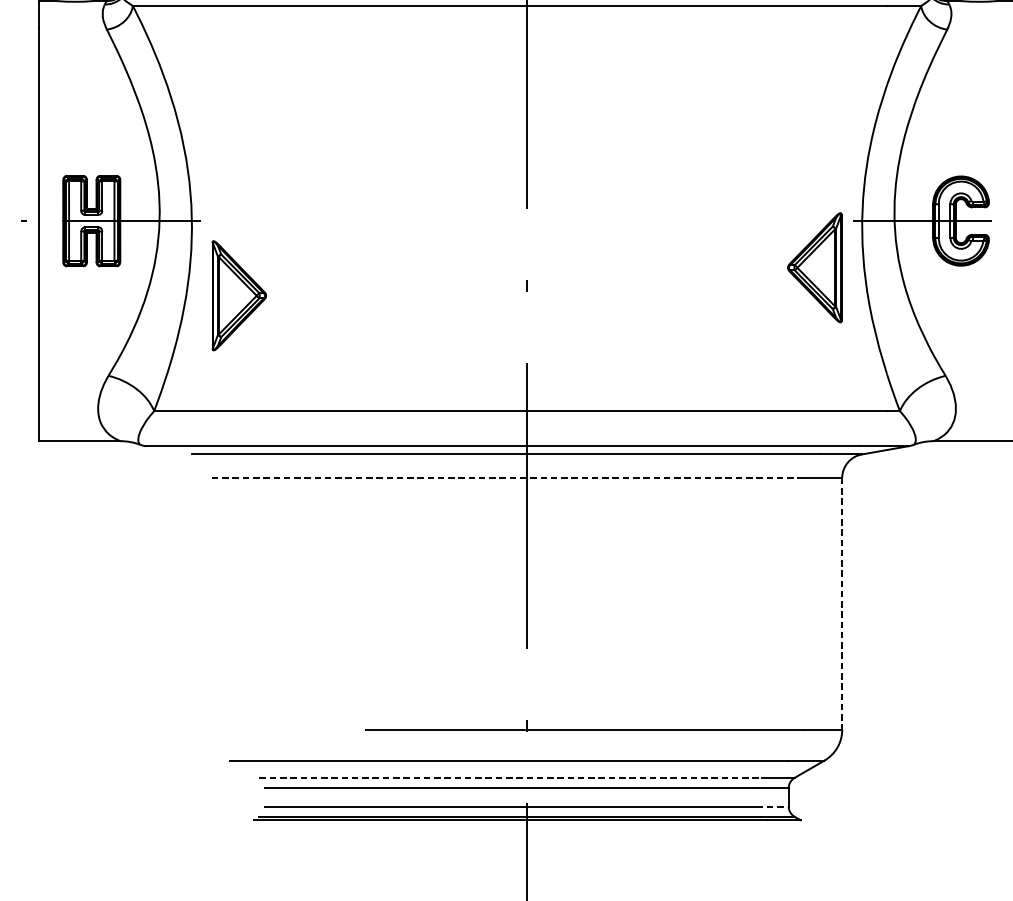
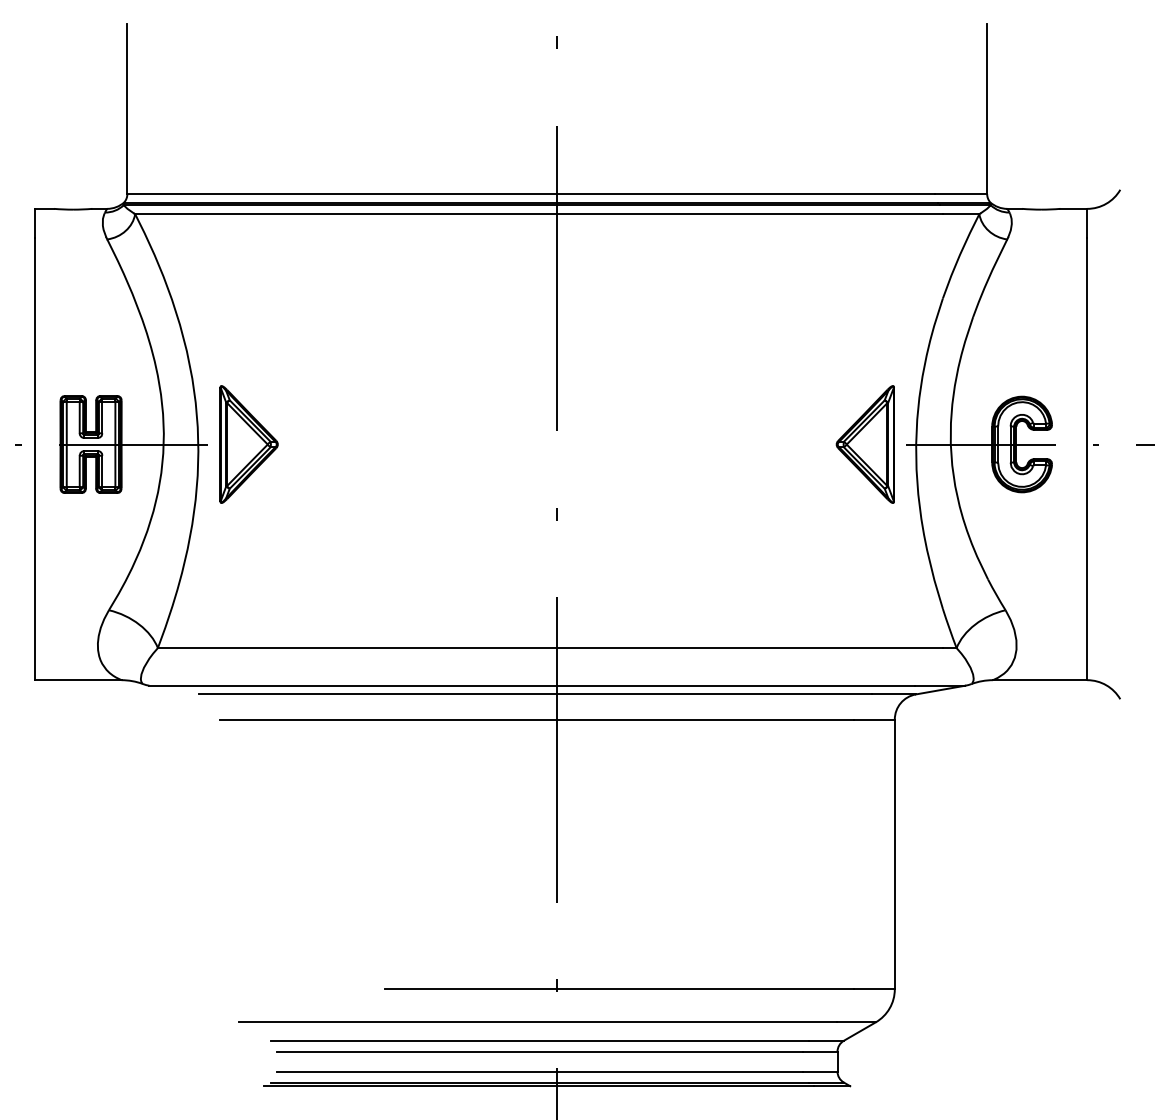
part: (813, 267) -> (864, 444), moved
part: (238, 295) -> (248, 444), moved
line: (507, 477) -> (536, 719), dashed -> solid
line: (841, 603) -> (894, 854), dashed -> solid
line: (511, 777) -> (540, 1040), dashed -> solid
line: (772, 806) -> (820, 1071), dashed -> solid

